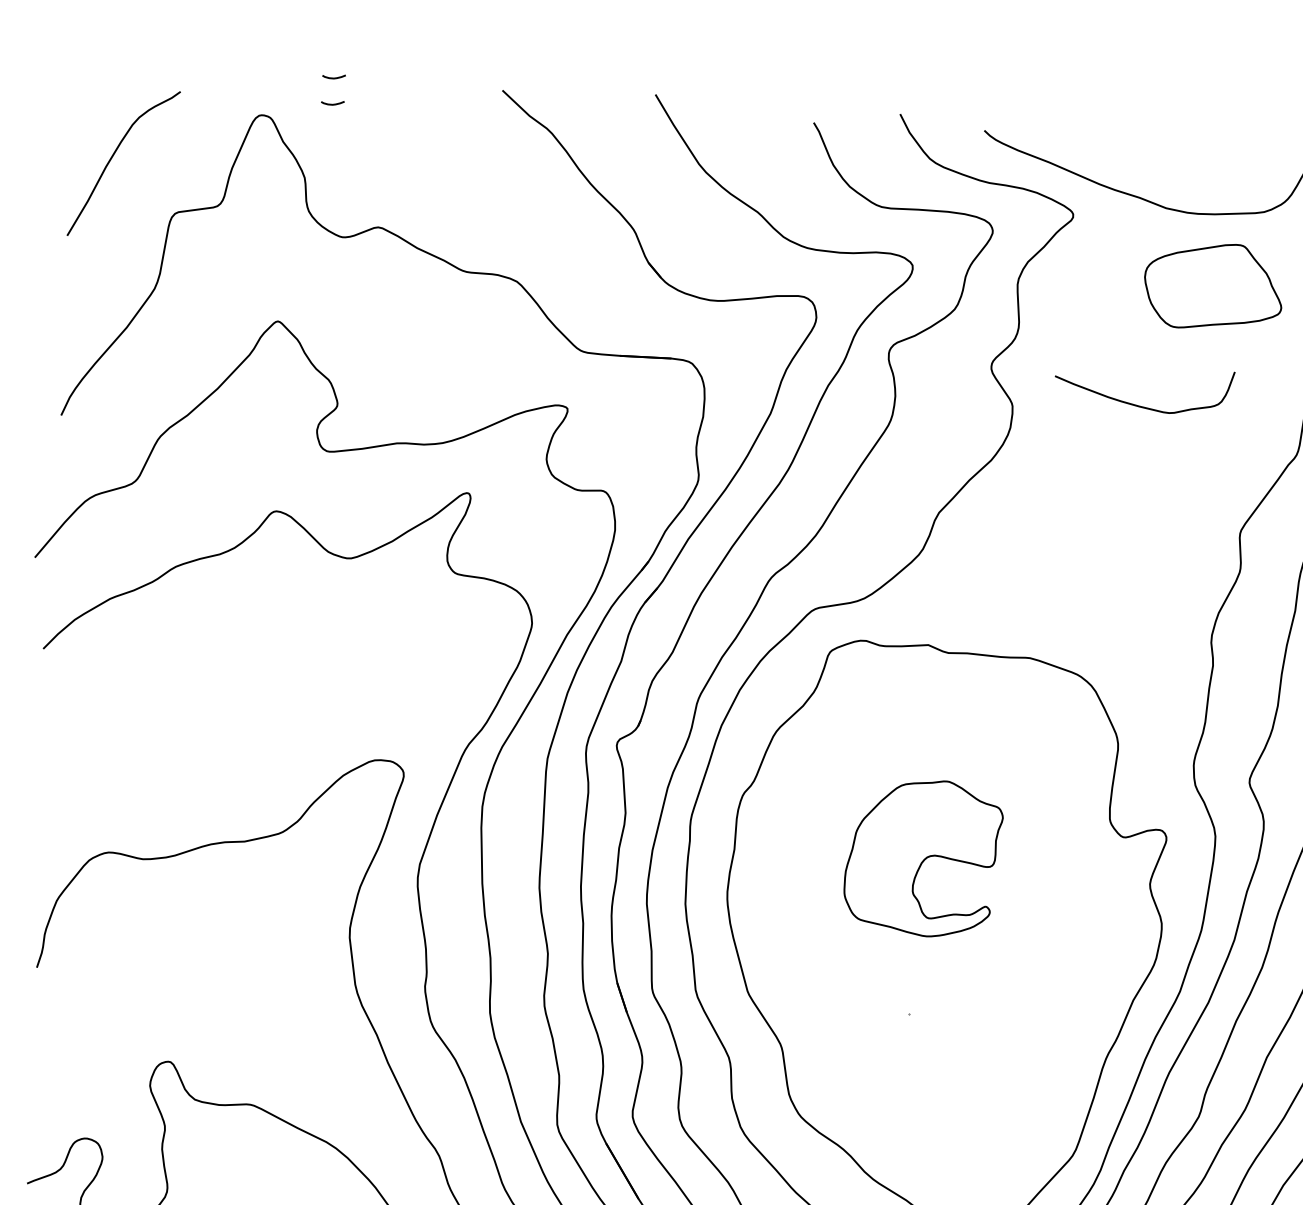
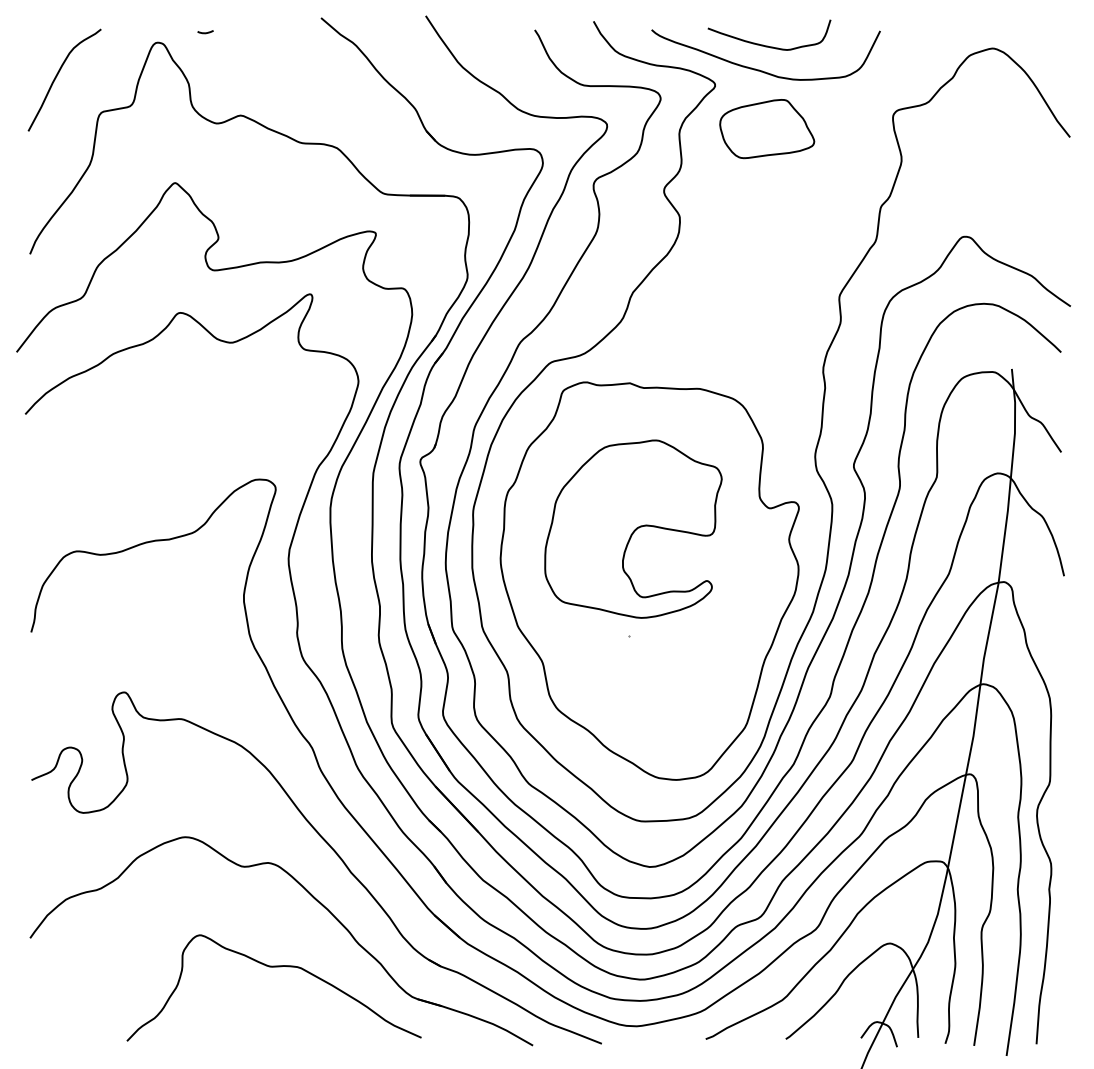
curve: (333, 77) -> (205, 14), removed
part: (1213, 287) -> (767, 129), moved
curve: (1142, 405) -> (768, 45), moved
part: (923, 857) -> (633, 528), size x1.67

